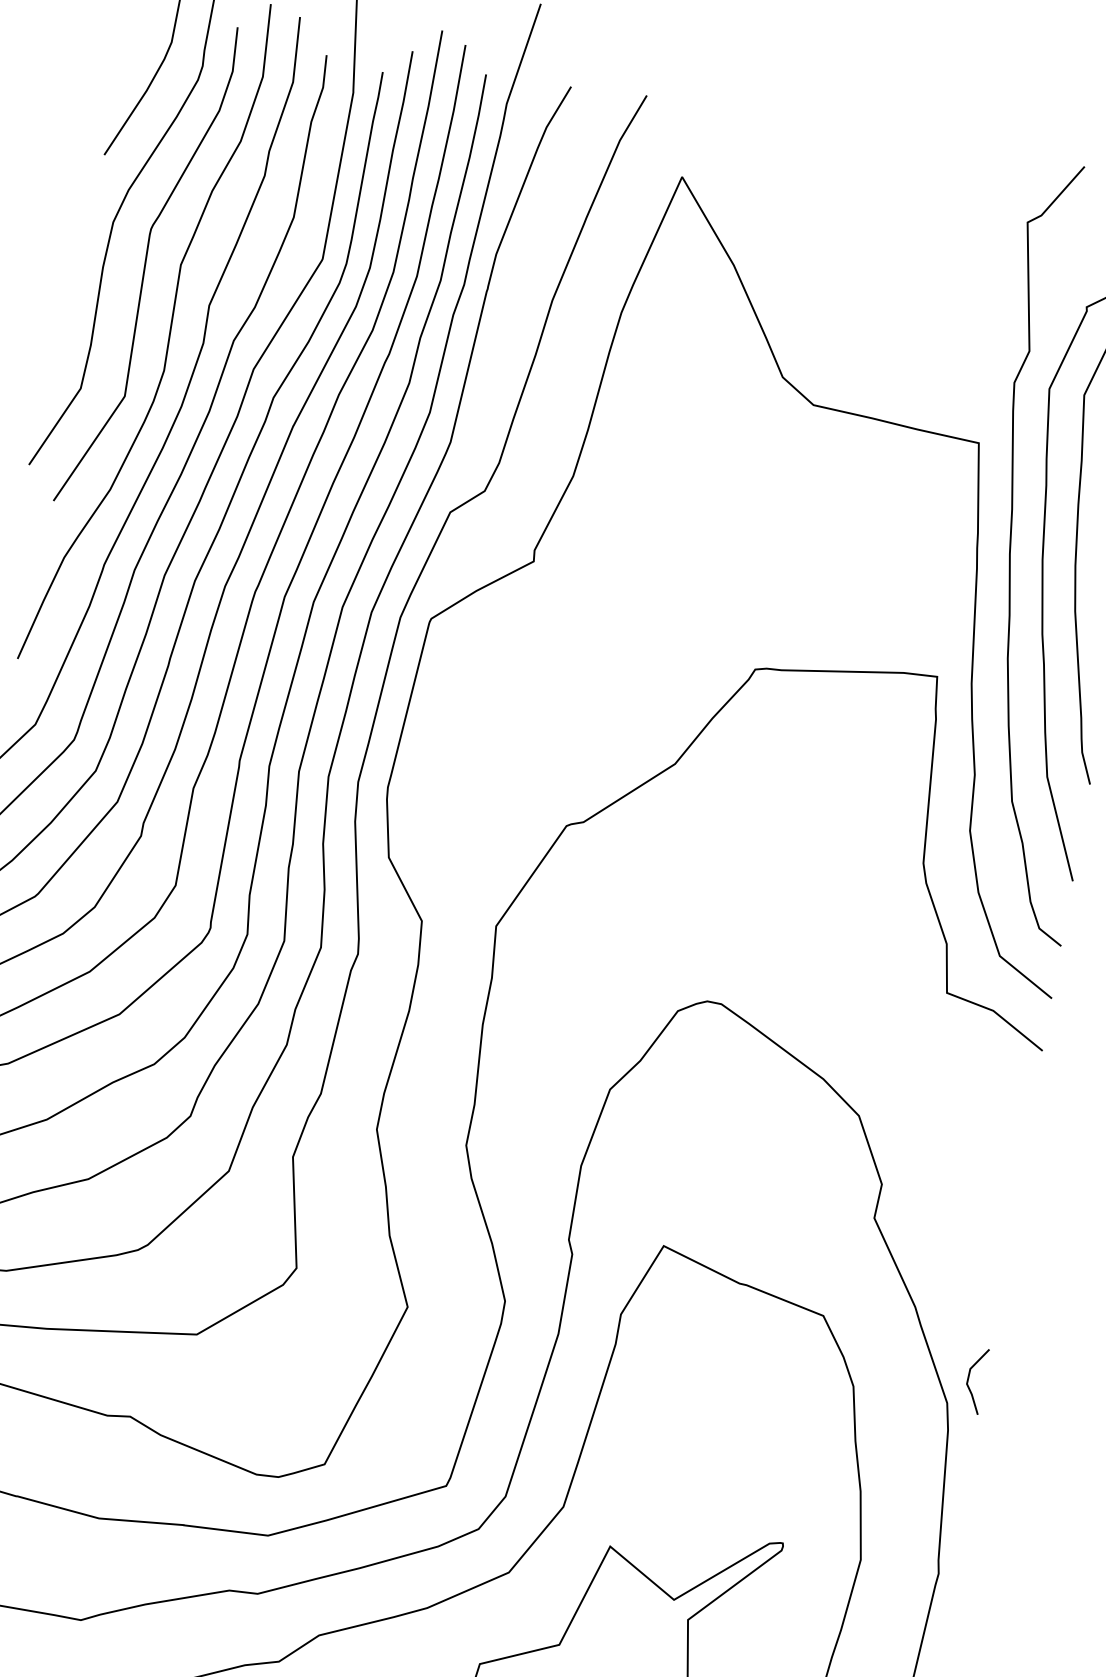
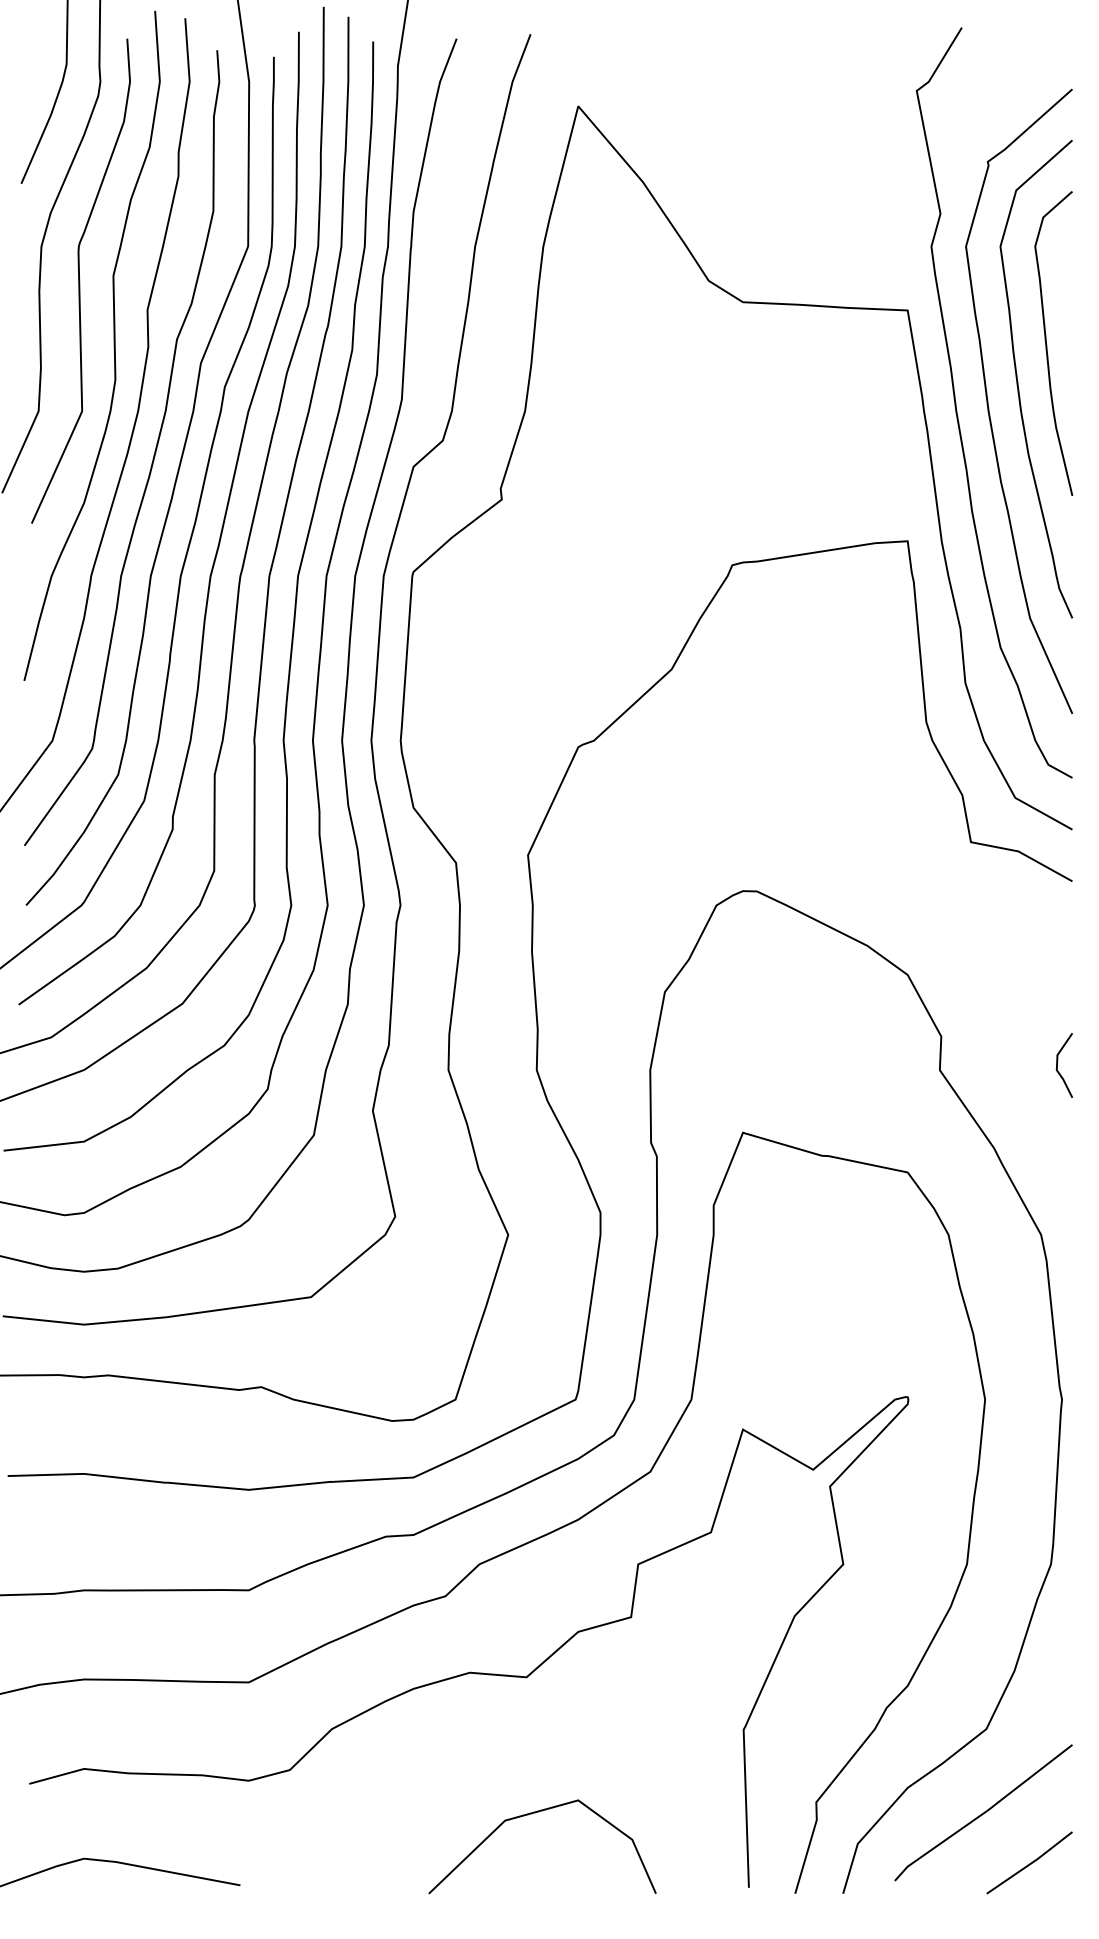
line: (968, 1379) -> (1057, 1065), moved

